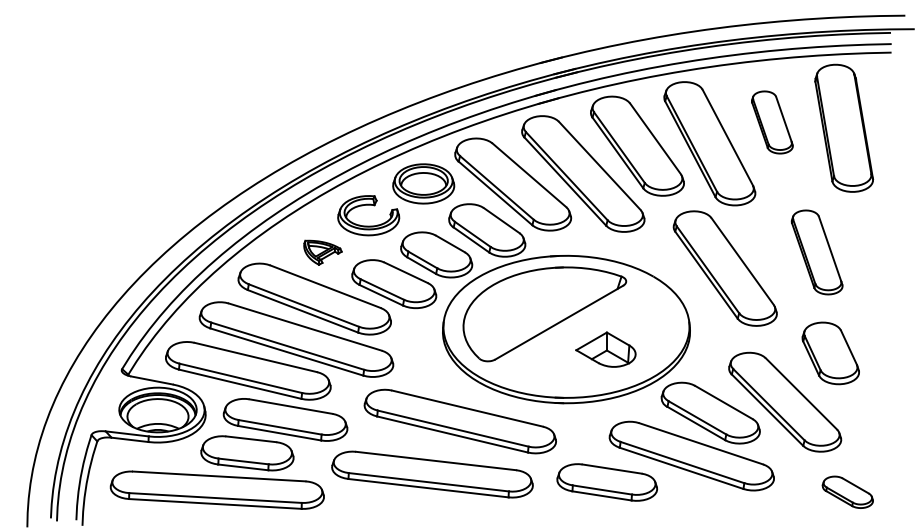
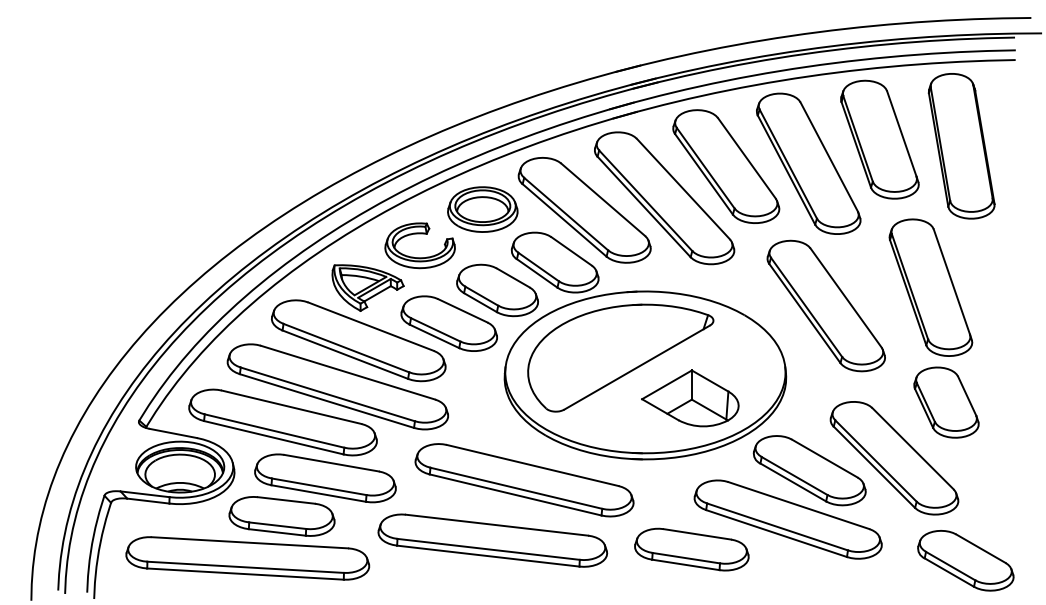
part: (772, 122) -> (879, 139), size x1.67
part: (322, 252) -> (367, 287), size x1.67
part: (816, 252) -> (930, 287), size x1.43
part: (606, 349) -> (690, 398), size x1.43
part: (847, 492) -> (965, 560), size x1.67

